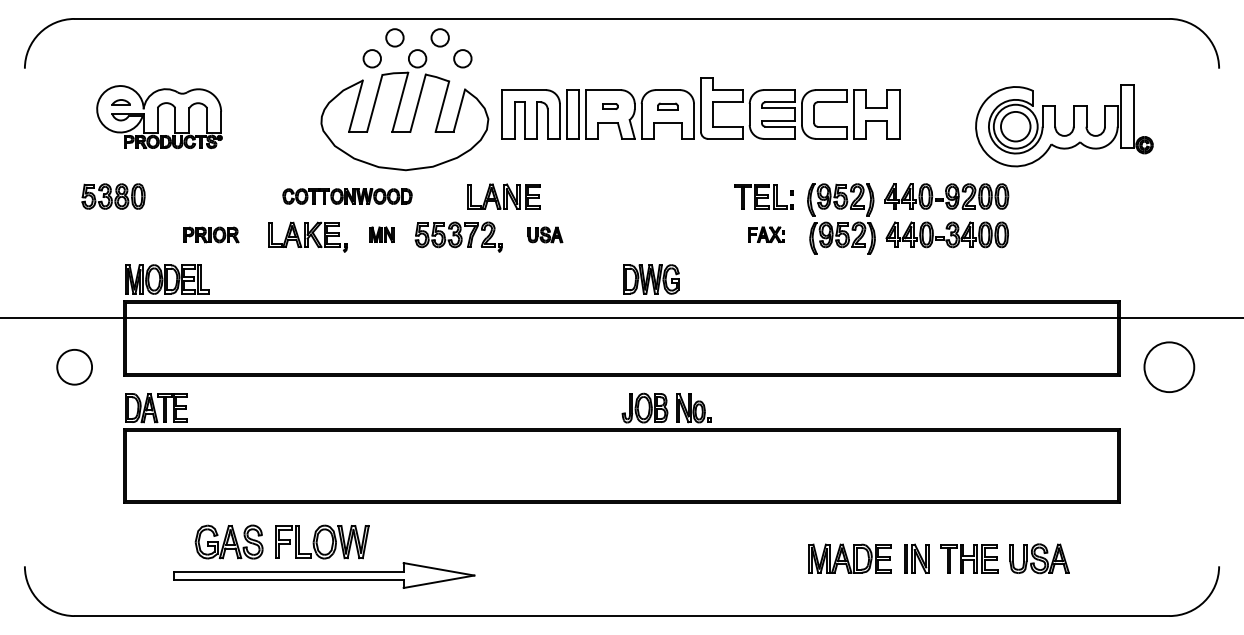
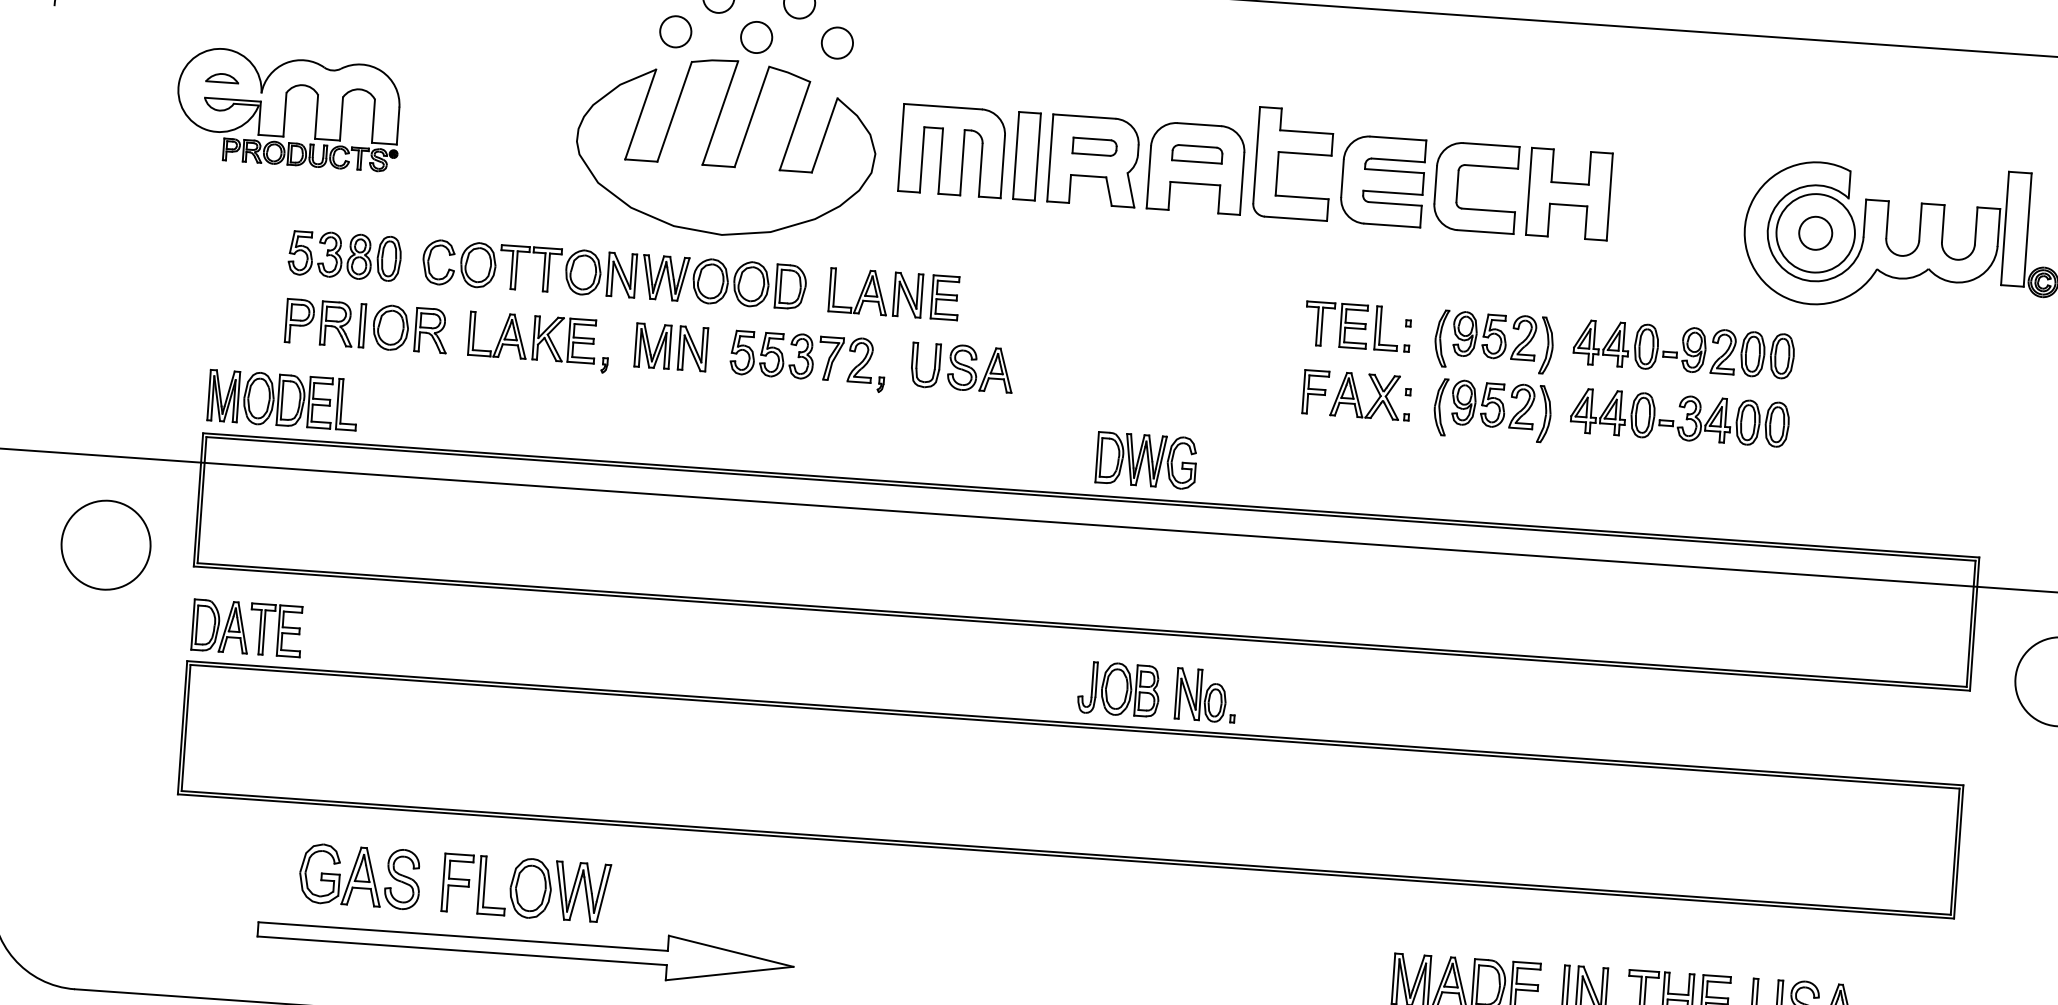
part: (610, 106) -> (1094, 146), size x1.67
part: (667, 106) -> (1196, 153), size x1.43
circle: (1015, 126) -> (1815, 232), size x0.62
part: (113, 196) -> (344, 255), moved
part: (347, 196) -> (614, 274), size x1.67
part: (211, 234) -> (366, 325), size x1.67
part: (381, 234) -> (670, 346), size x1.67
part: (545, 234) -> (962, 367), size x1.67
part: (766, 234) -> (1357, 394), size x1.67
circle: (74, 367) -> (105, 545), size x1.43

